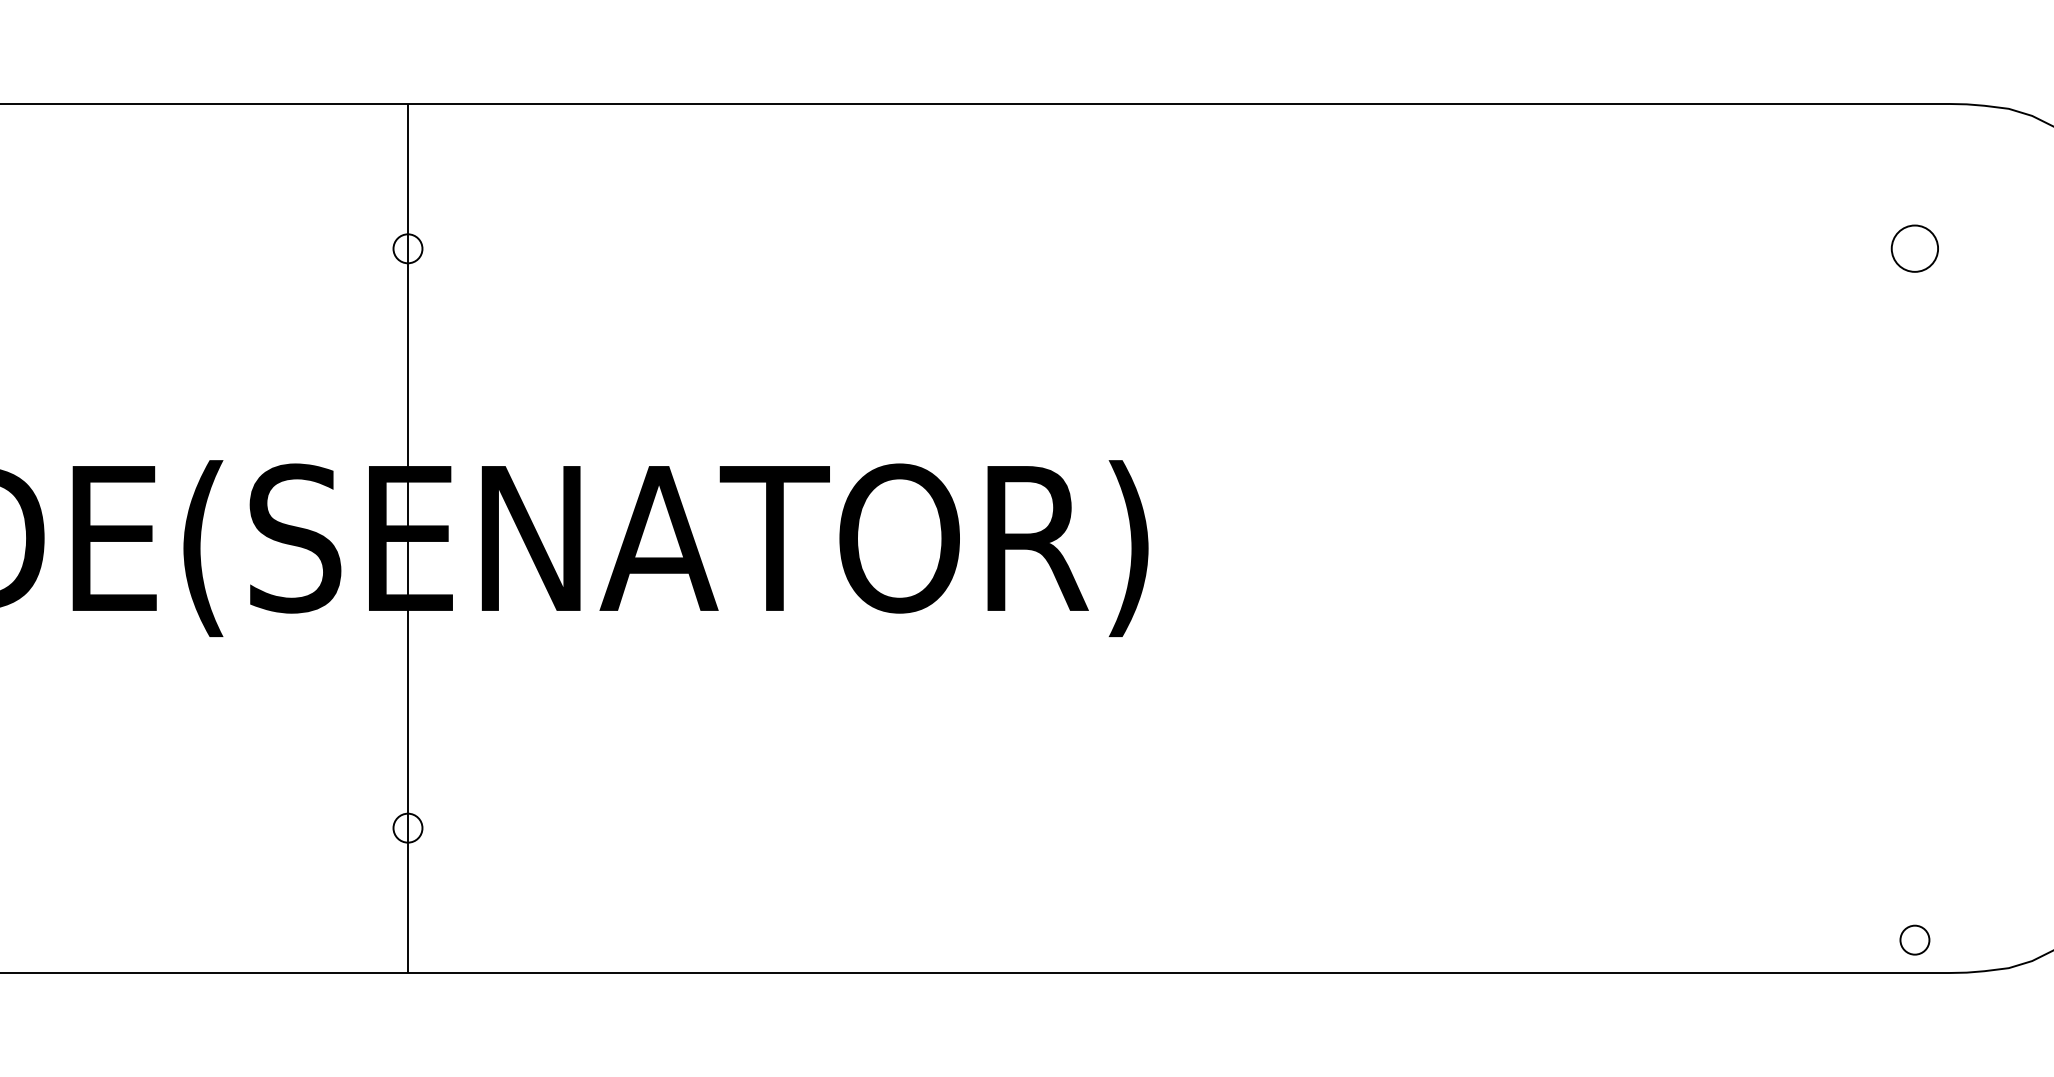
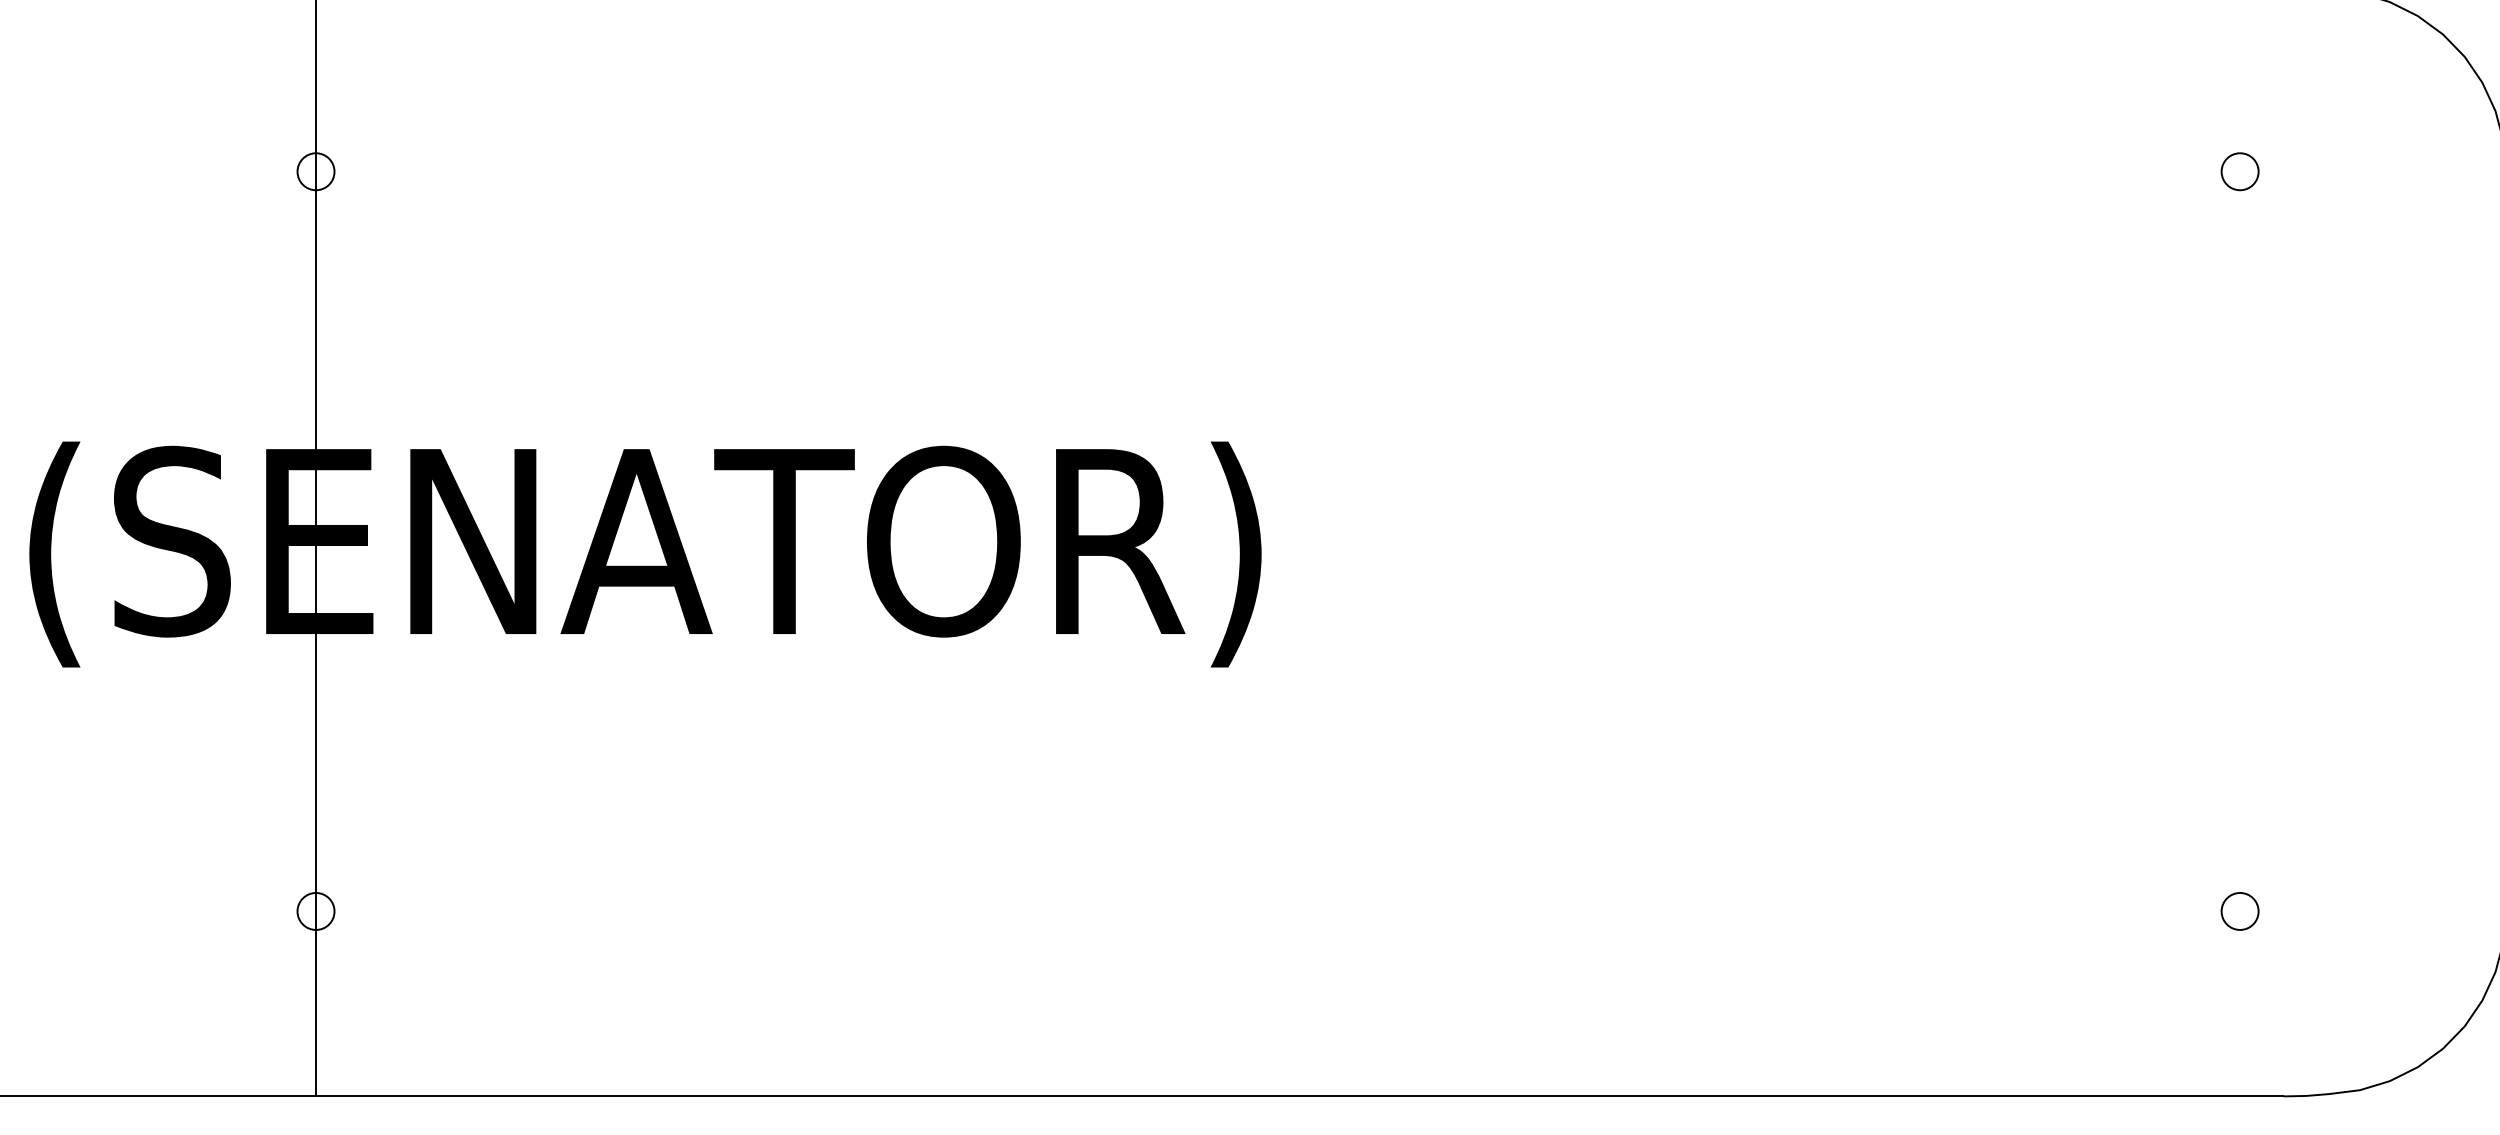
circle: (1914, 248) -> (2239, 171), size x0.62
circle: (1914, 939) -> (2239, 910), moved

